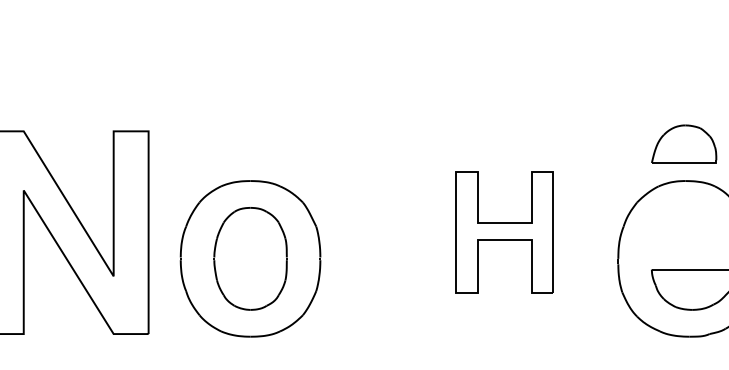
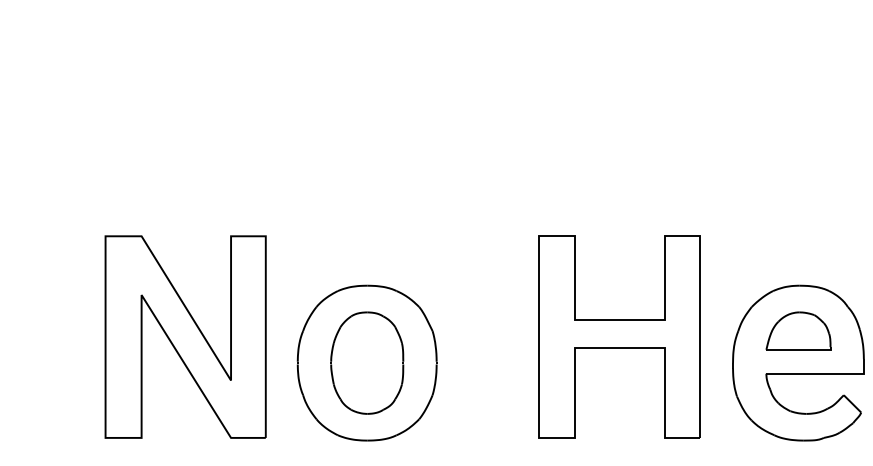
part: (684, 143) -> (798, 330), moved
part: (504, 232) -> (619, 336), size x1.67

